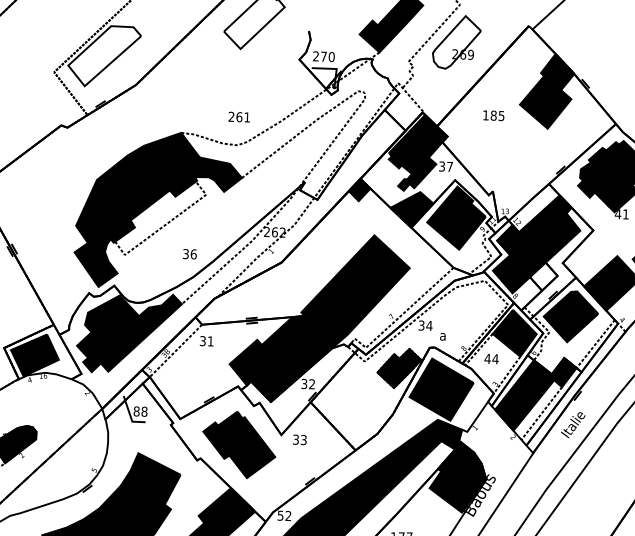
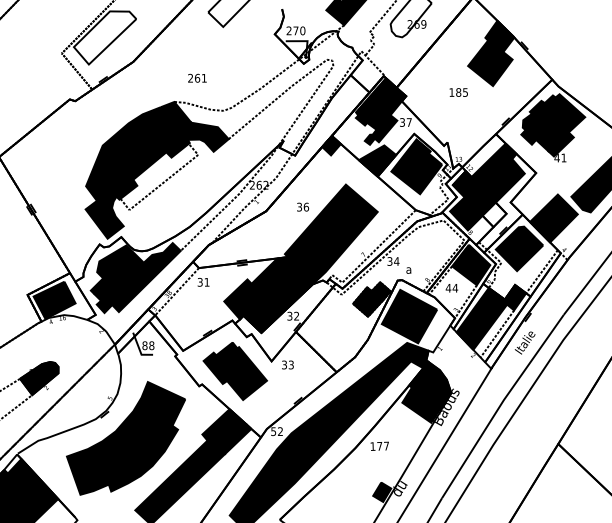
text: (493, 115) -> (458, 92), moved
text: (239, 116) -> (197, 77), moved
text: (190, 253) -> (303, 206), moved

